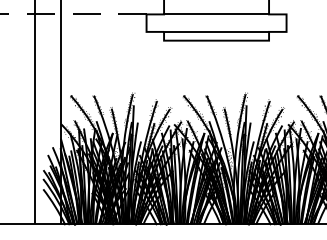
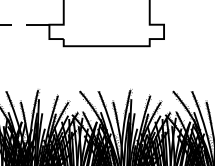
line: (216, 14) -> (106, 24), removed
line: (216, 31) -> (106, 38), removed

